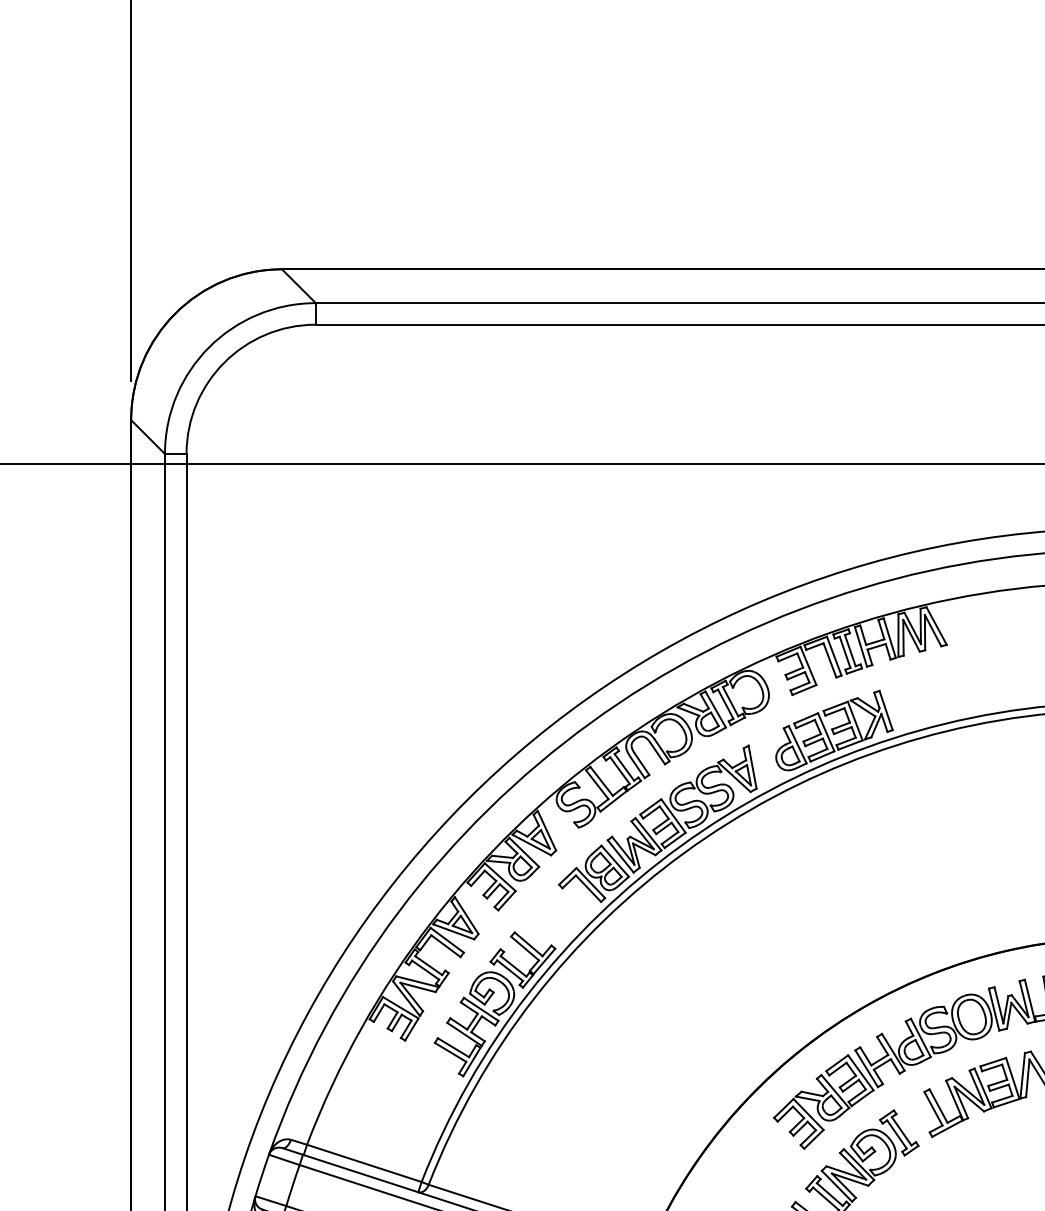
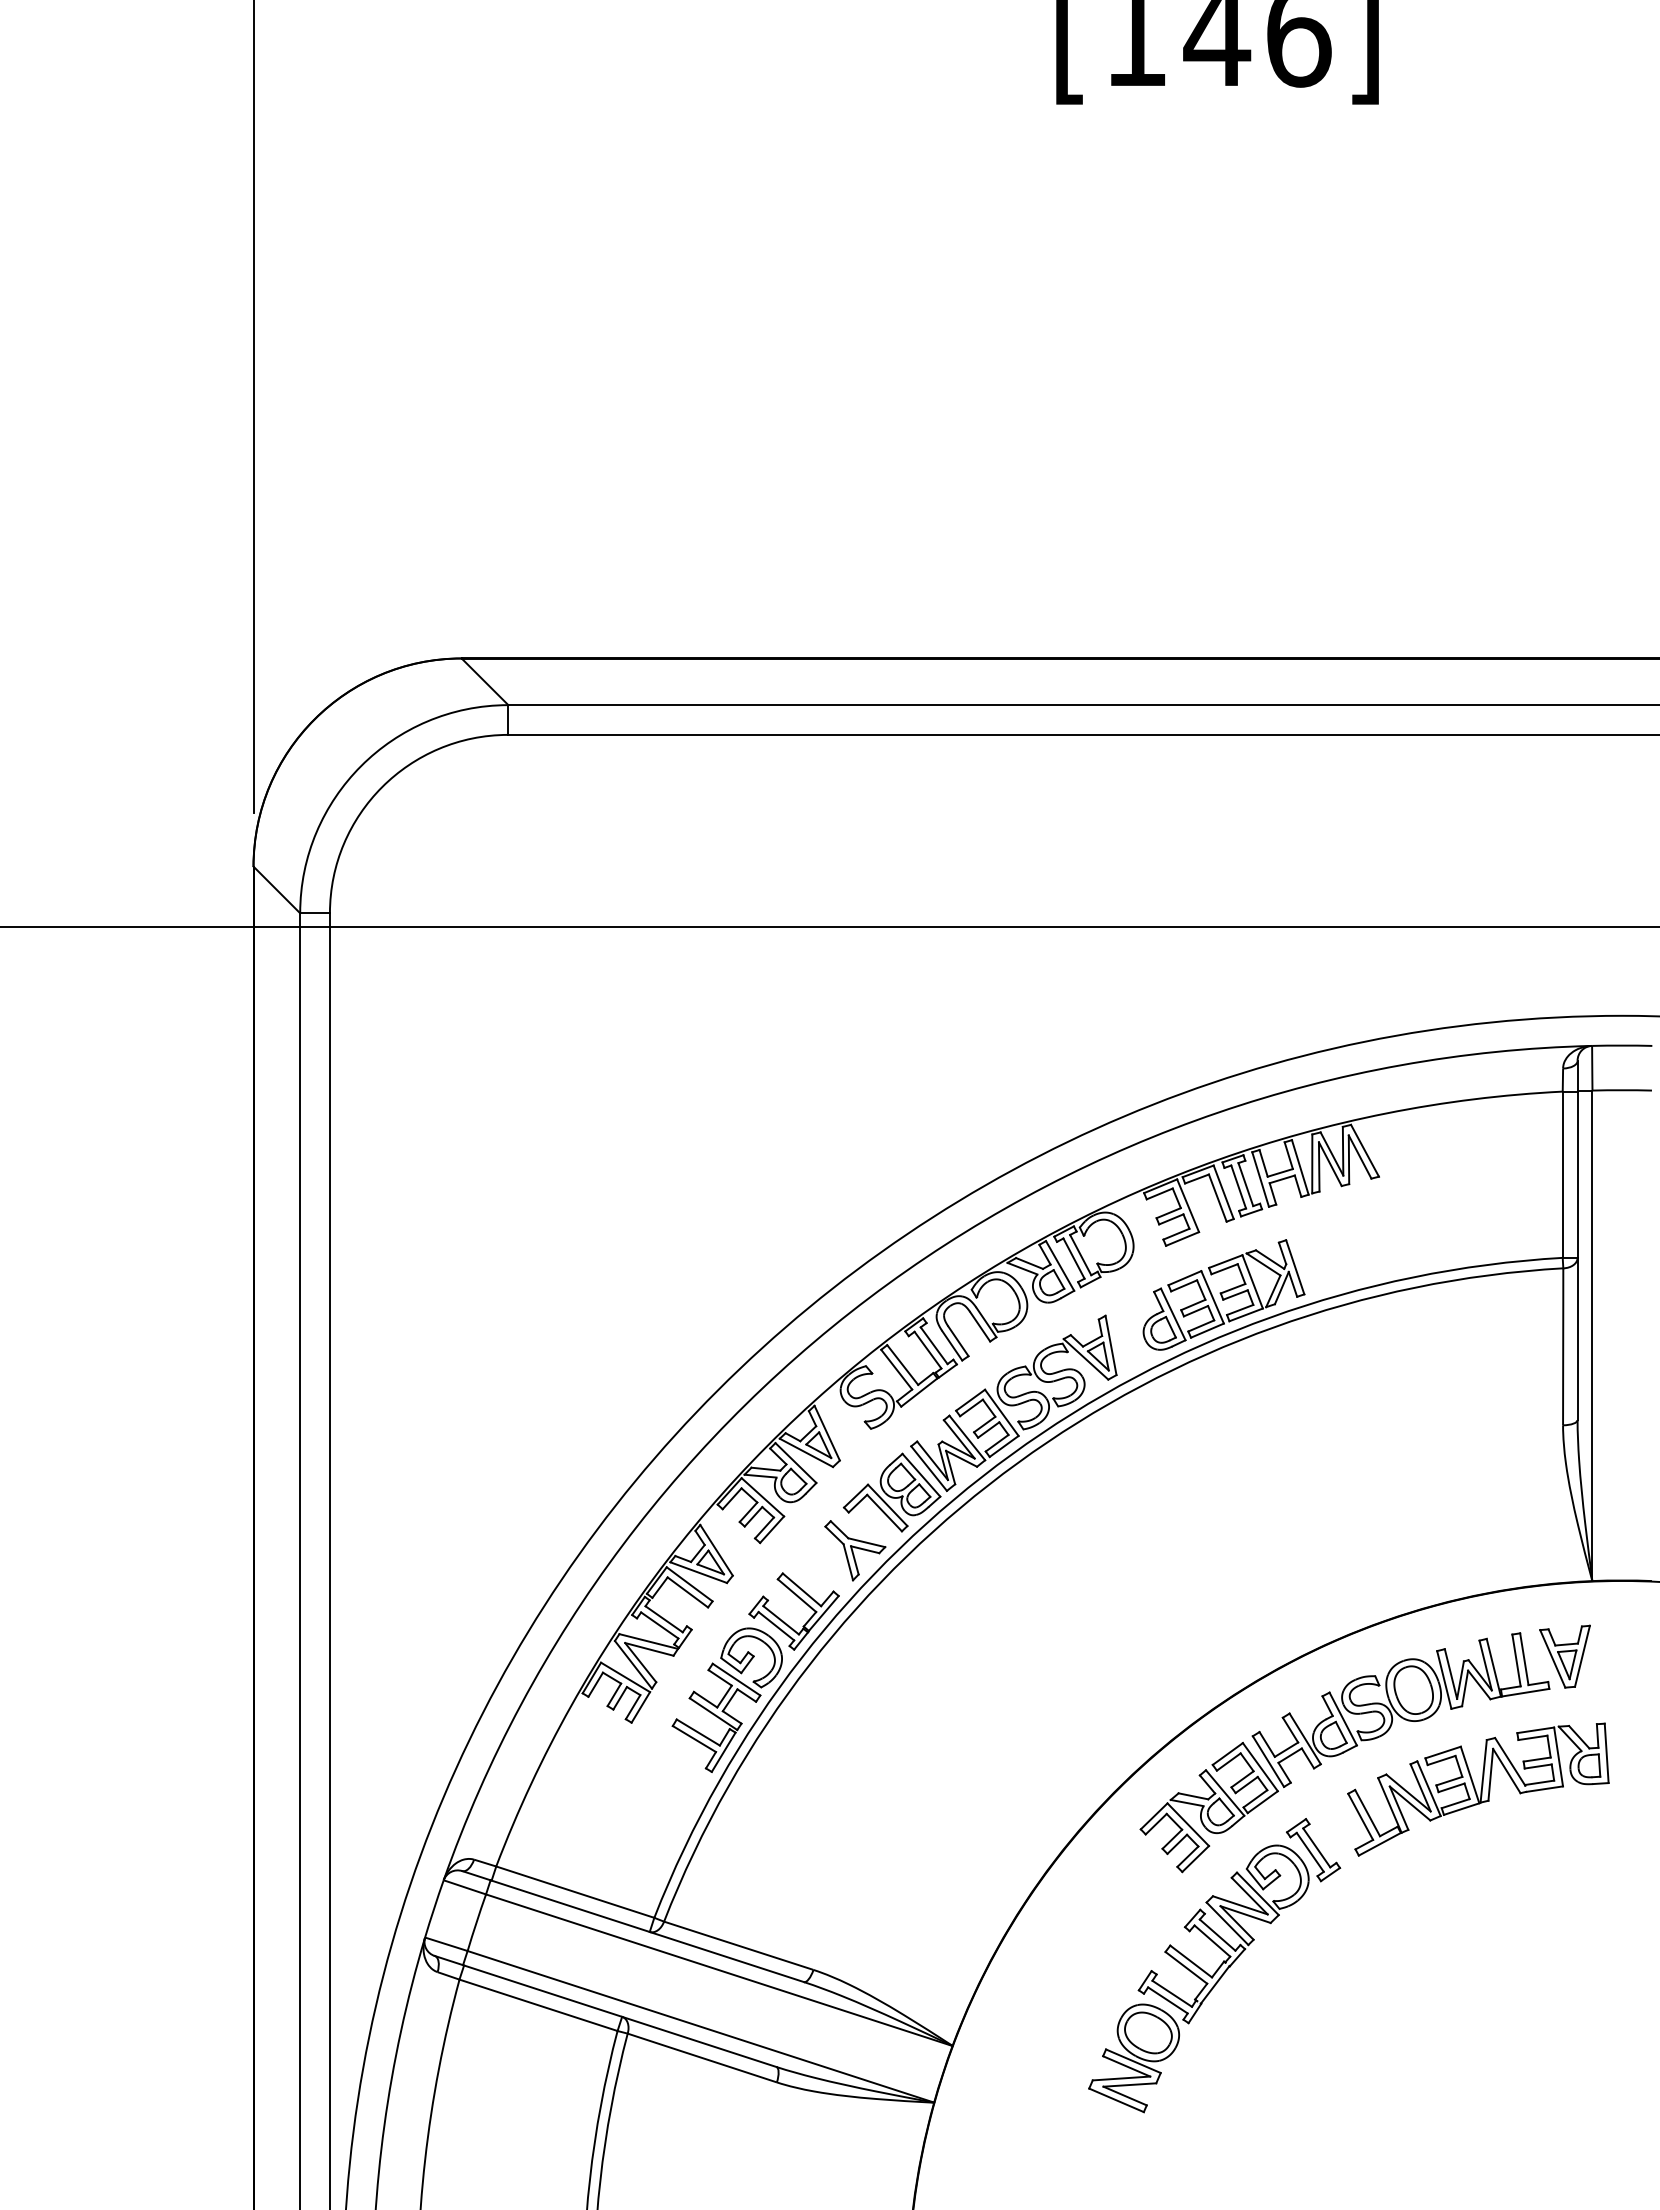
part: (567, 915) -> (855, 1550), added

